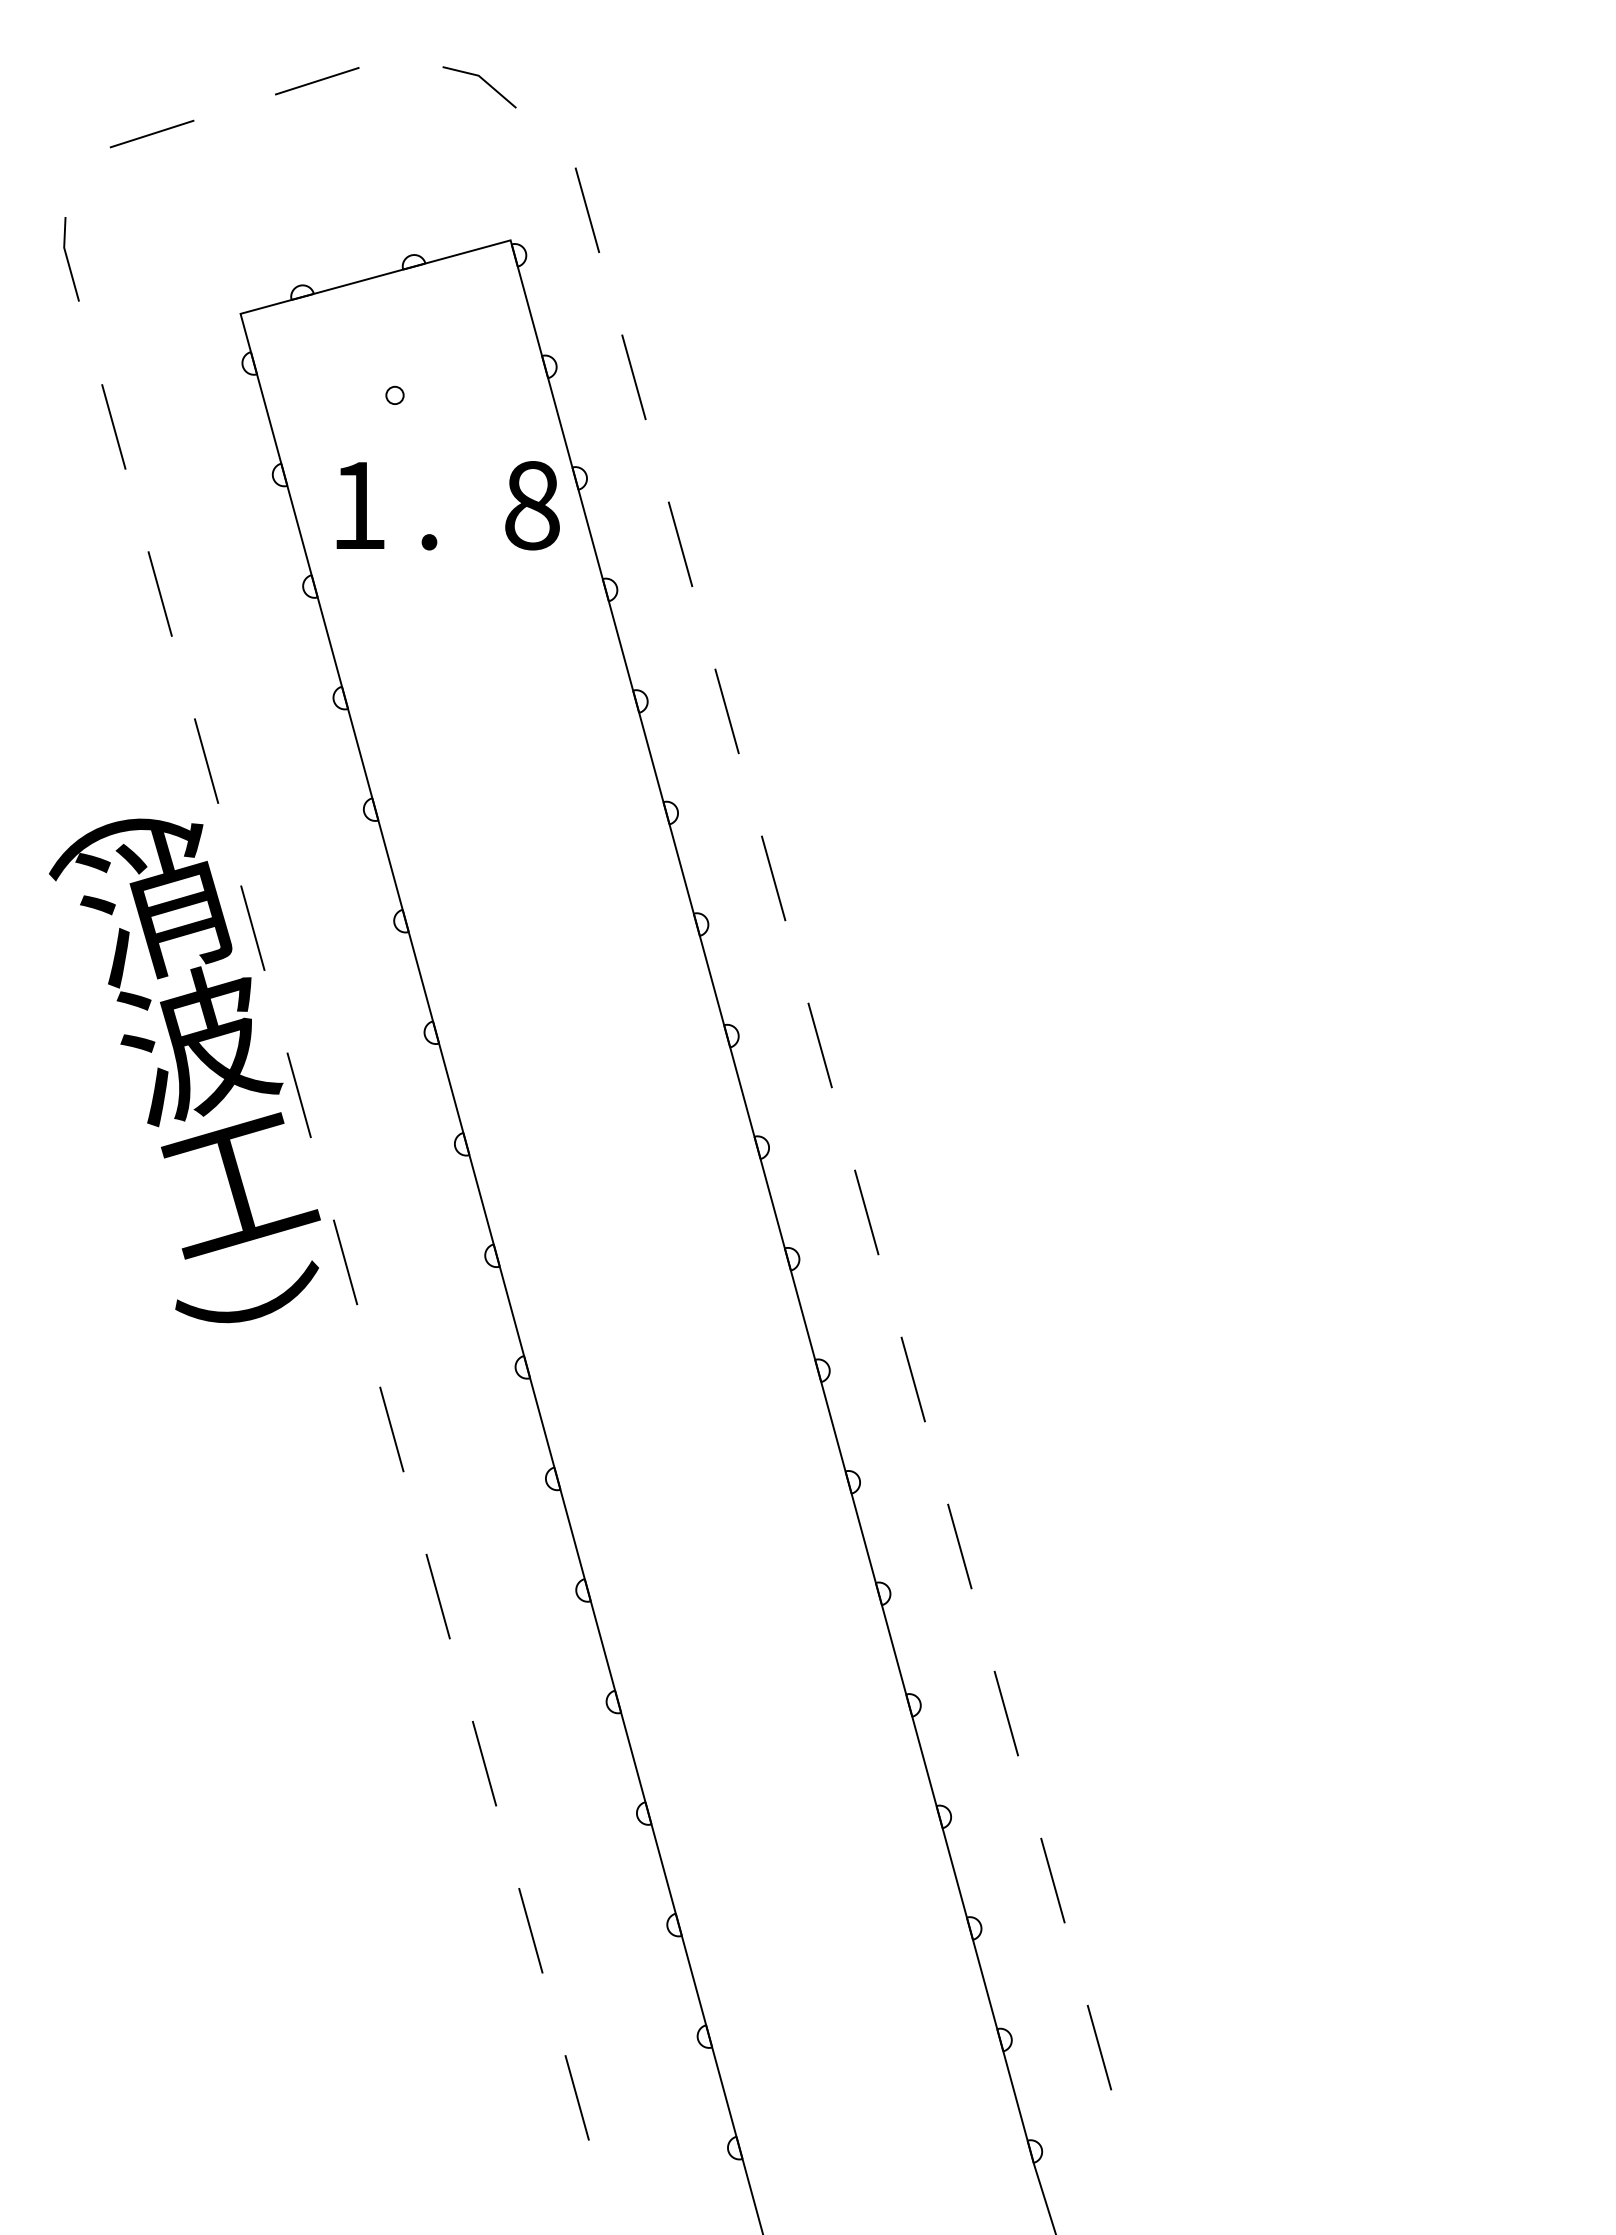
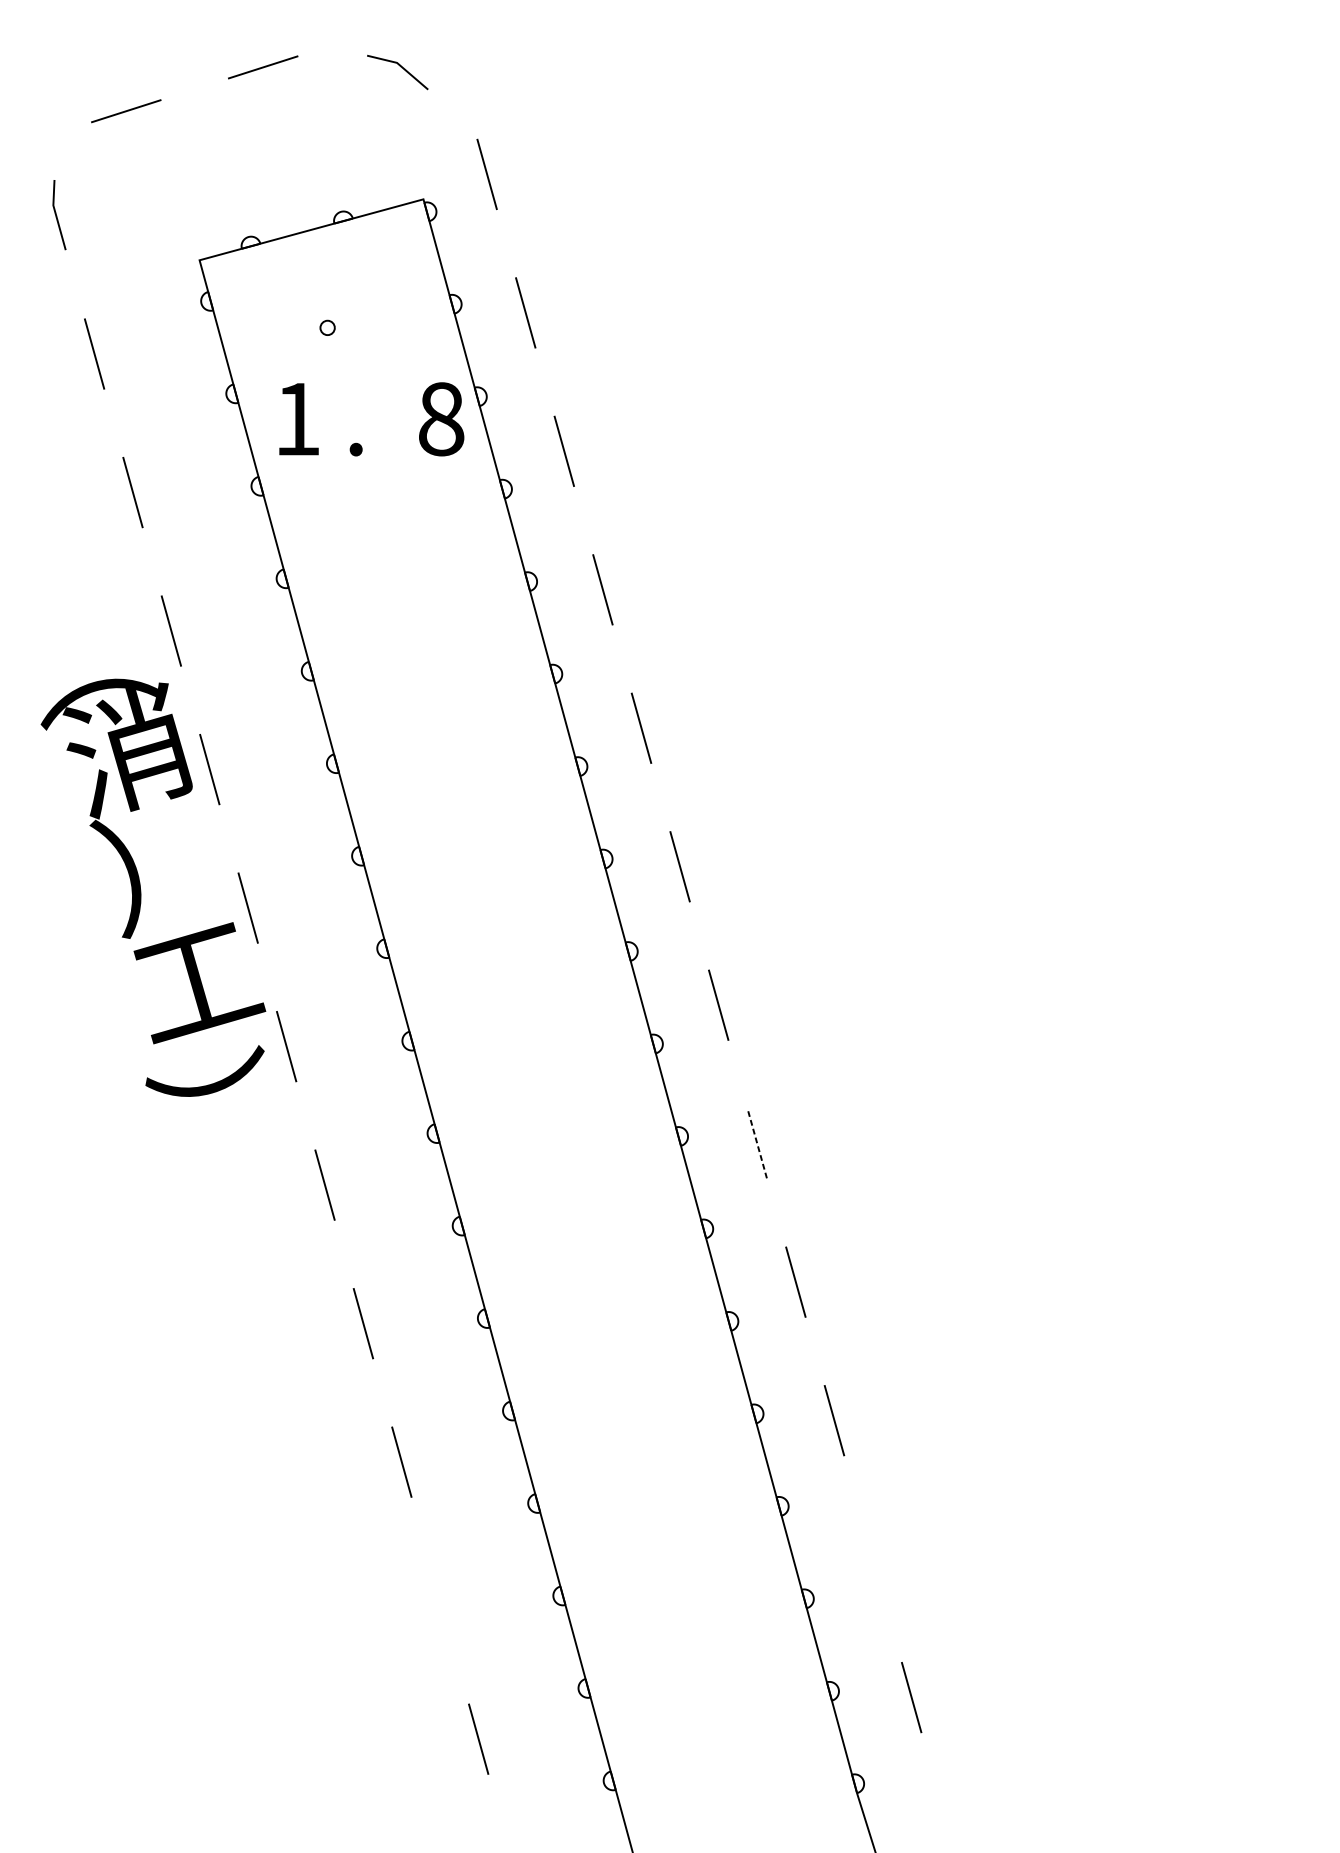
text: (195, 1049) -> (162, 870), 波 -> ）
line: (913, 1379) -> (757, 1143), solid -> dashed
line: (1052, 1880) -> (872, 1559), removed
line: (530, 1930) -> (439, 1600), removed

